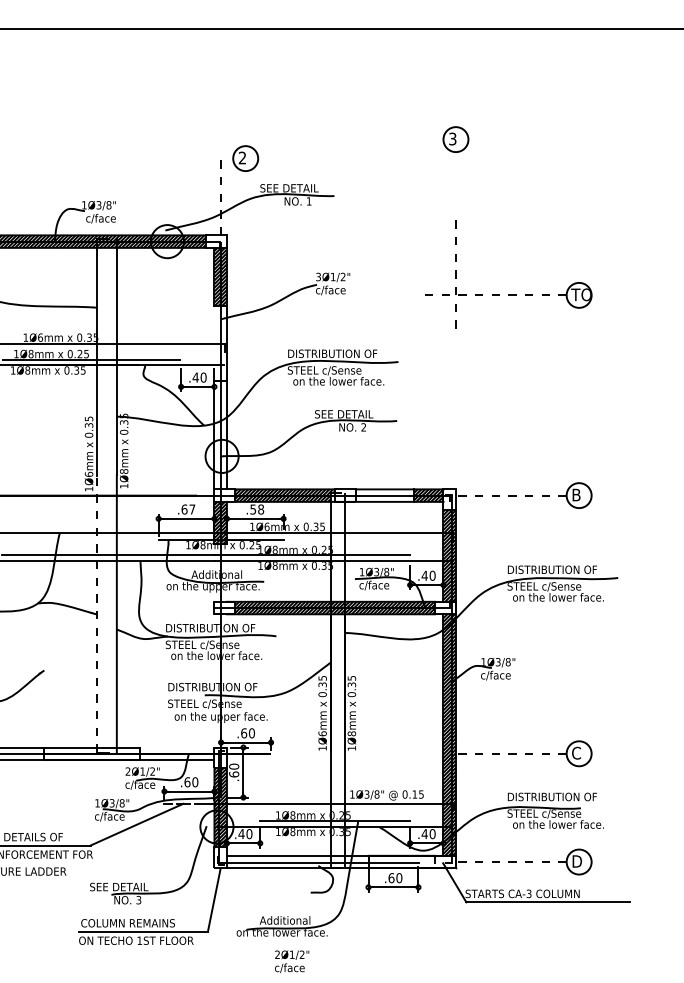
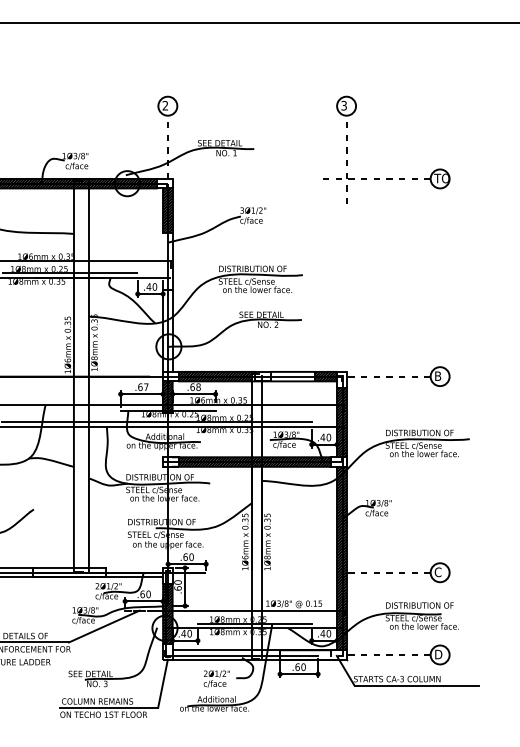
part: (245, 158) -> (167, 106), moved
part: (508, 294) -> (386, 178), moved
text: (253, 509) -> (192, 387), .58 -> .68
line: (97, 614) -> (74, 466), dashed -> solid
text: (292, 961) -> (217, 678), moved

